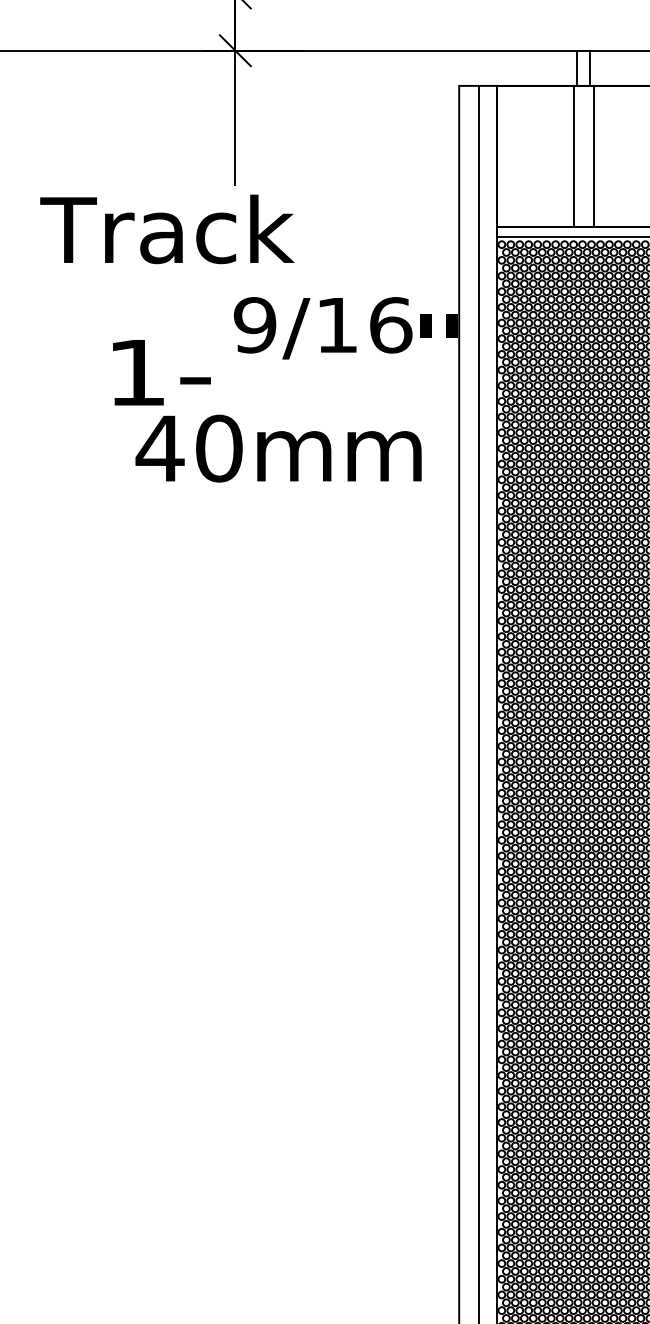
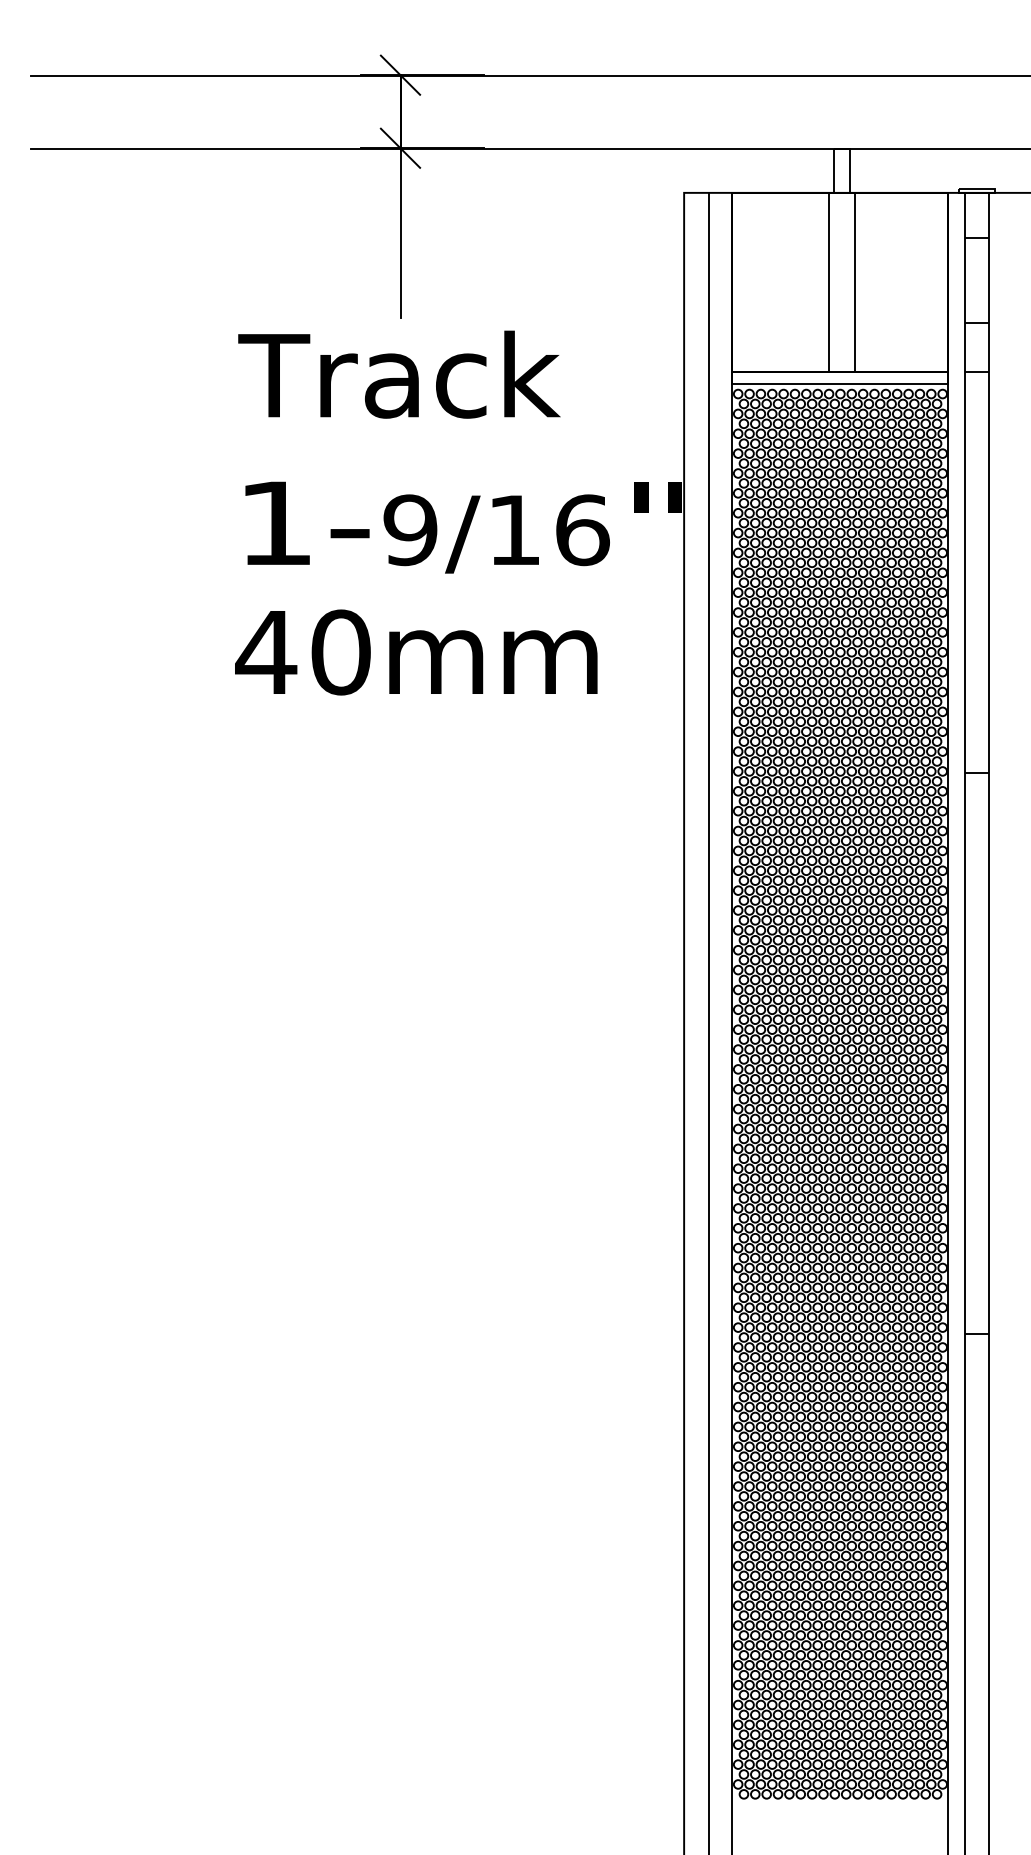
text: (167, 229) -> (399, 374), moved
text: (322, 327) -> (496, 533), moved
text: (161, 372) -> (307, 522), moved
text: (278, 448) -> (416, 652), moved

